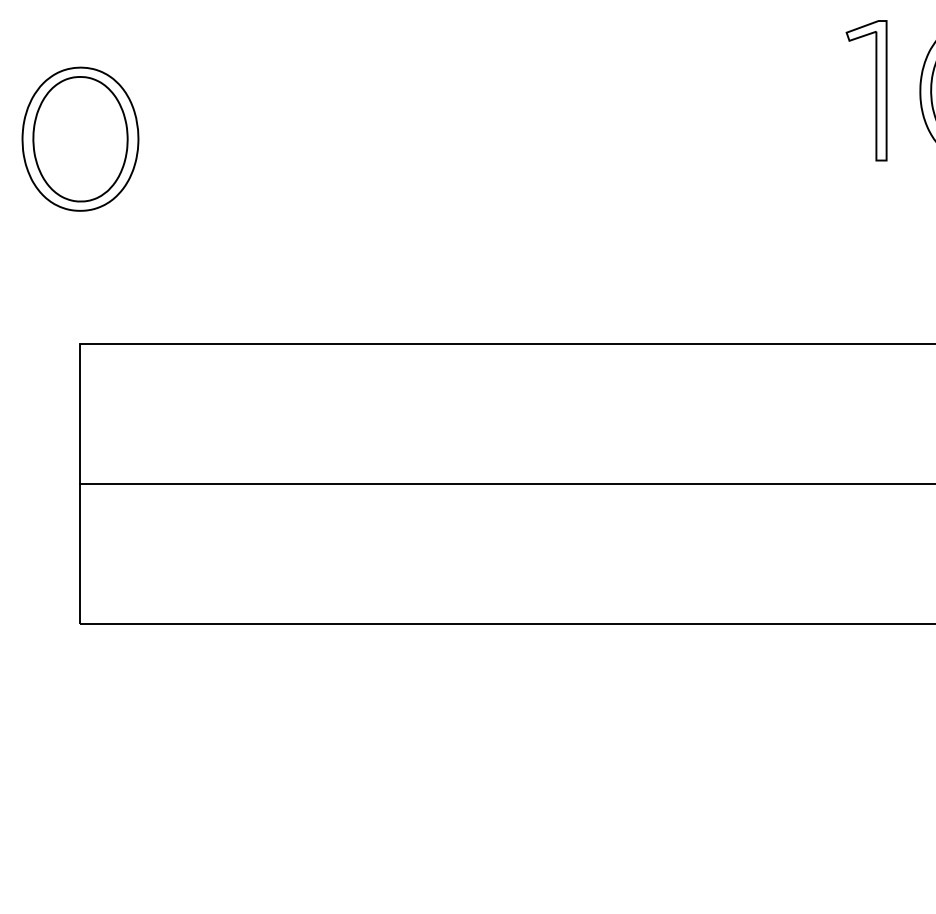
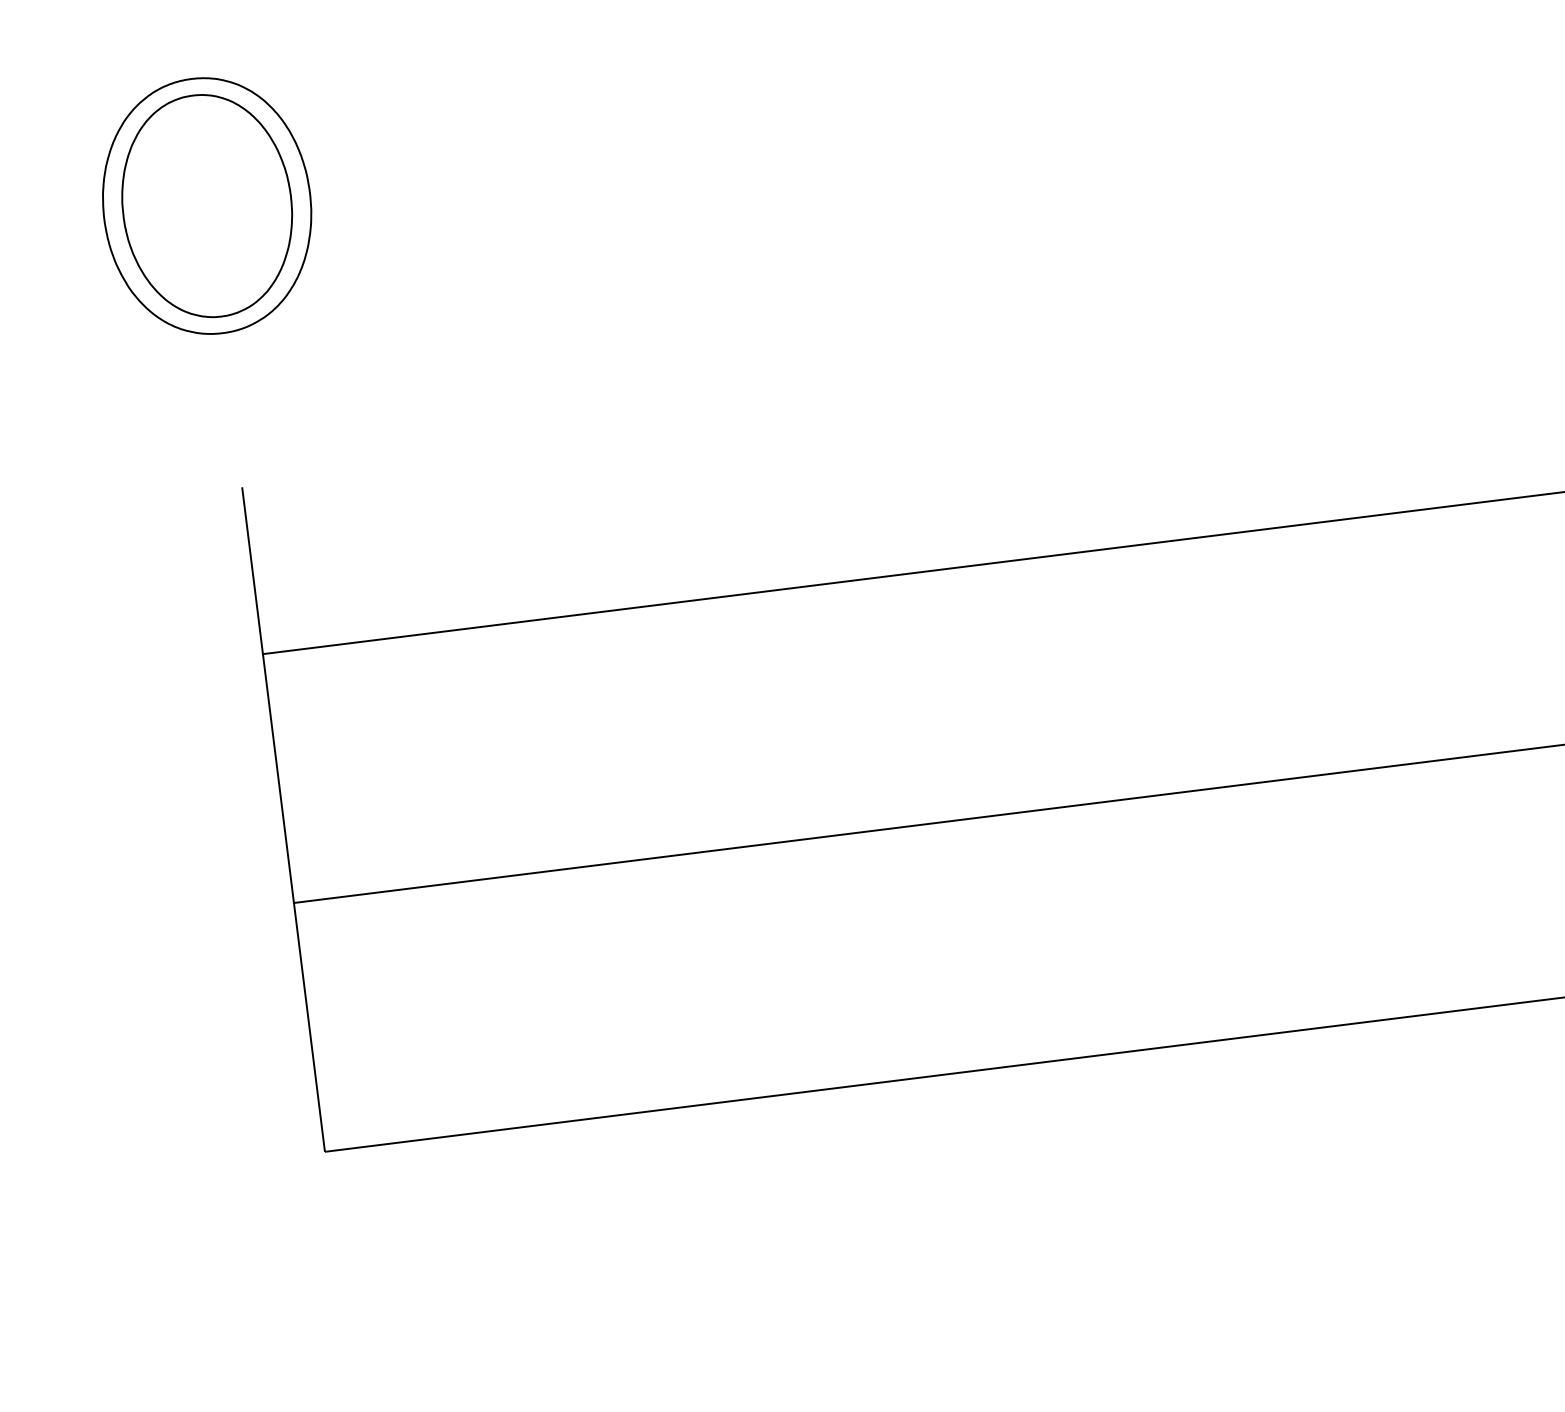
part: (80, 138) -> (206, 204), moved
line: (80, 296) -> (252, 570), added

